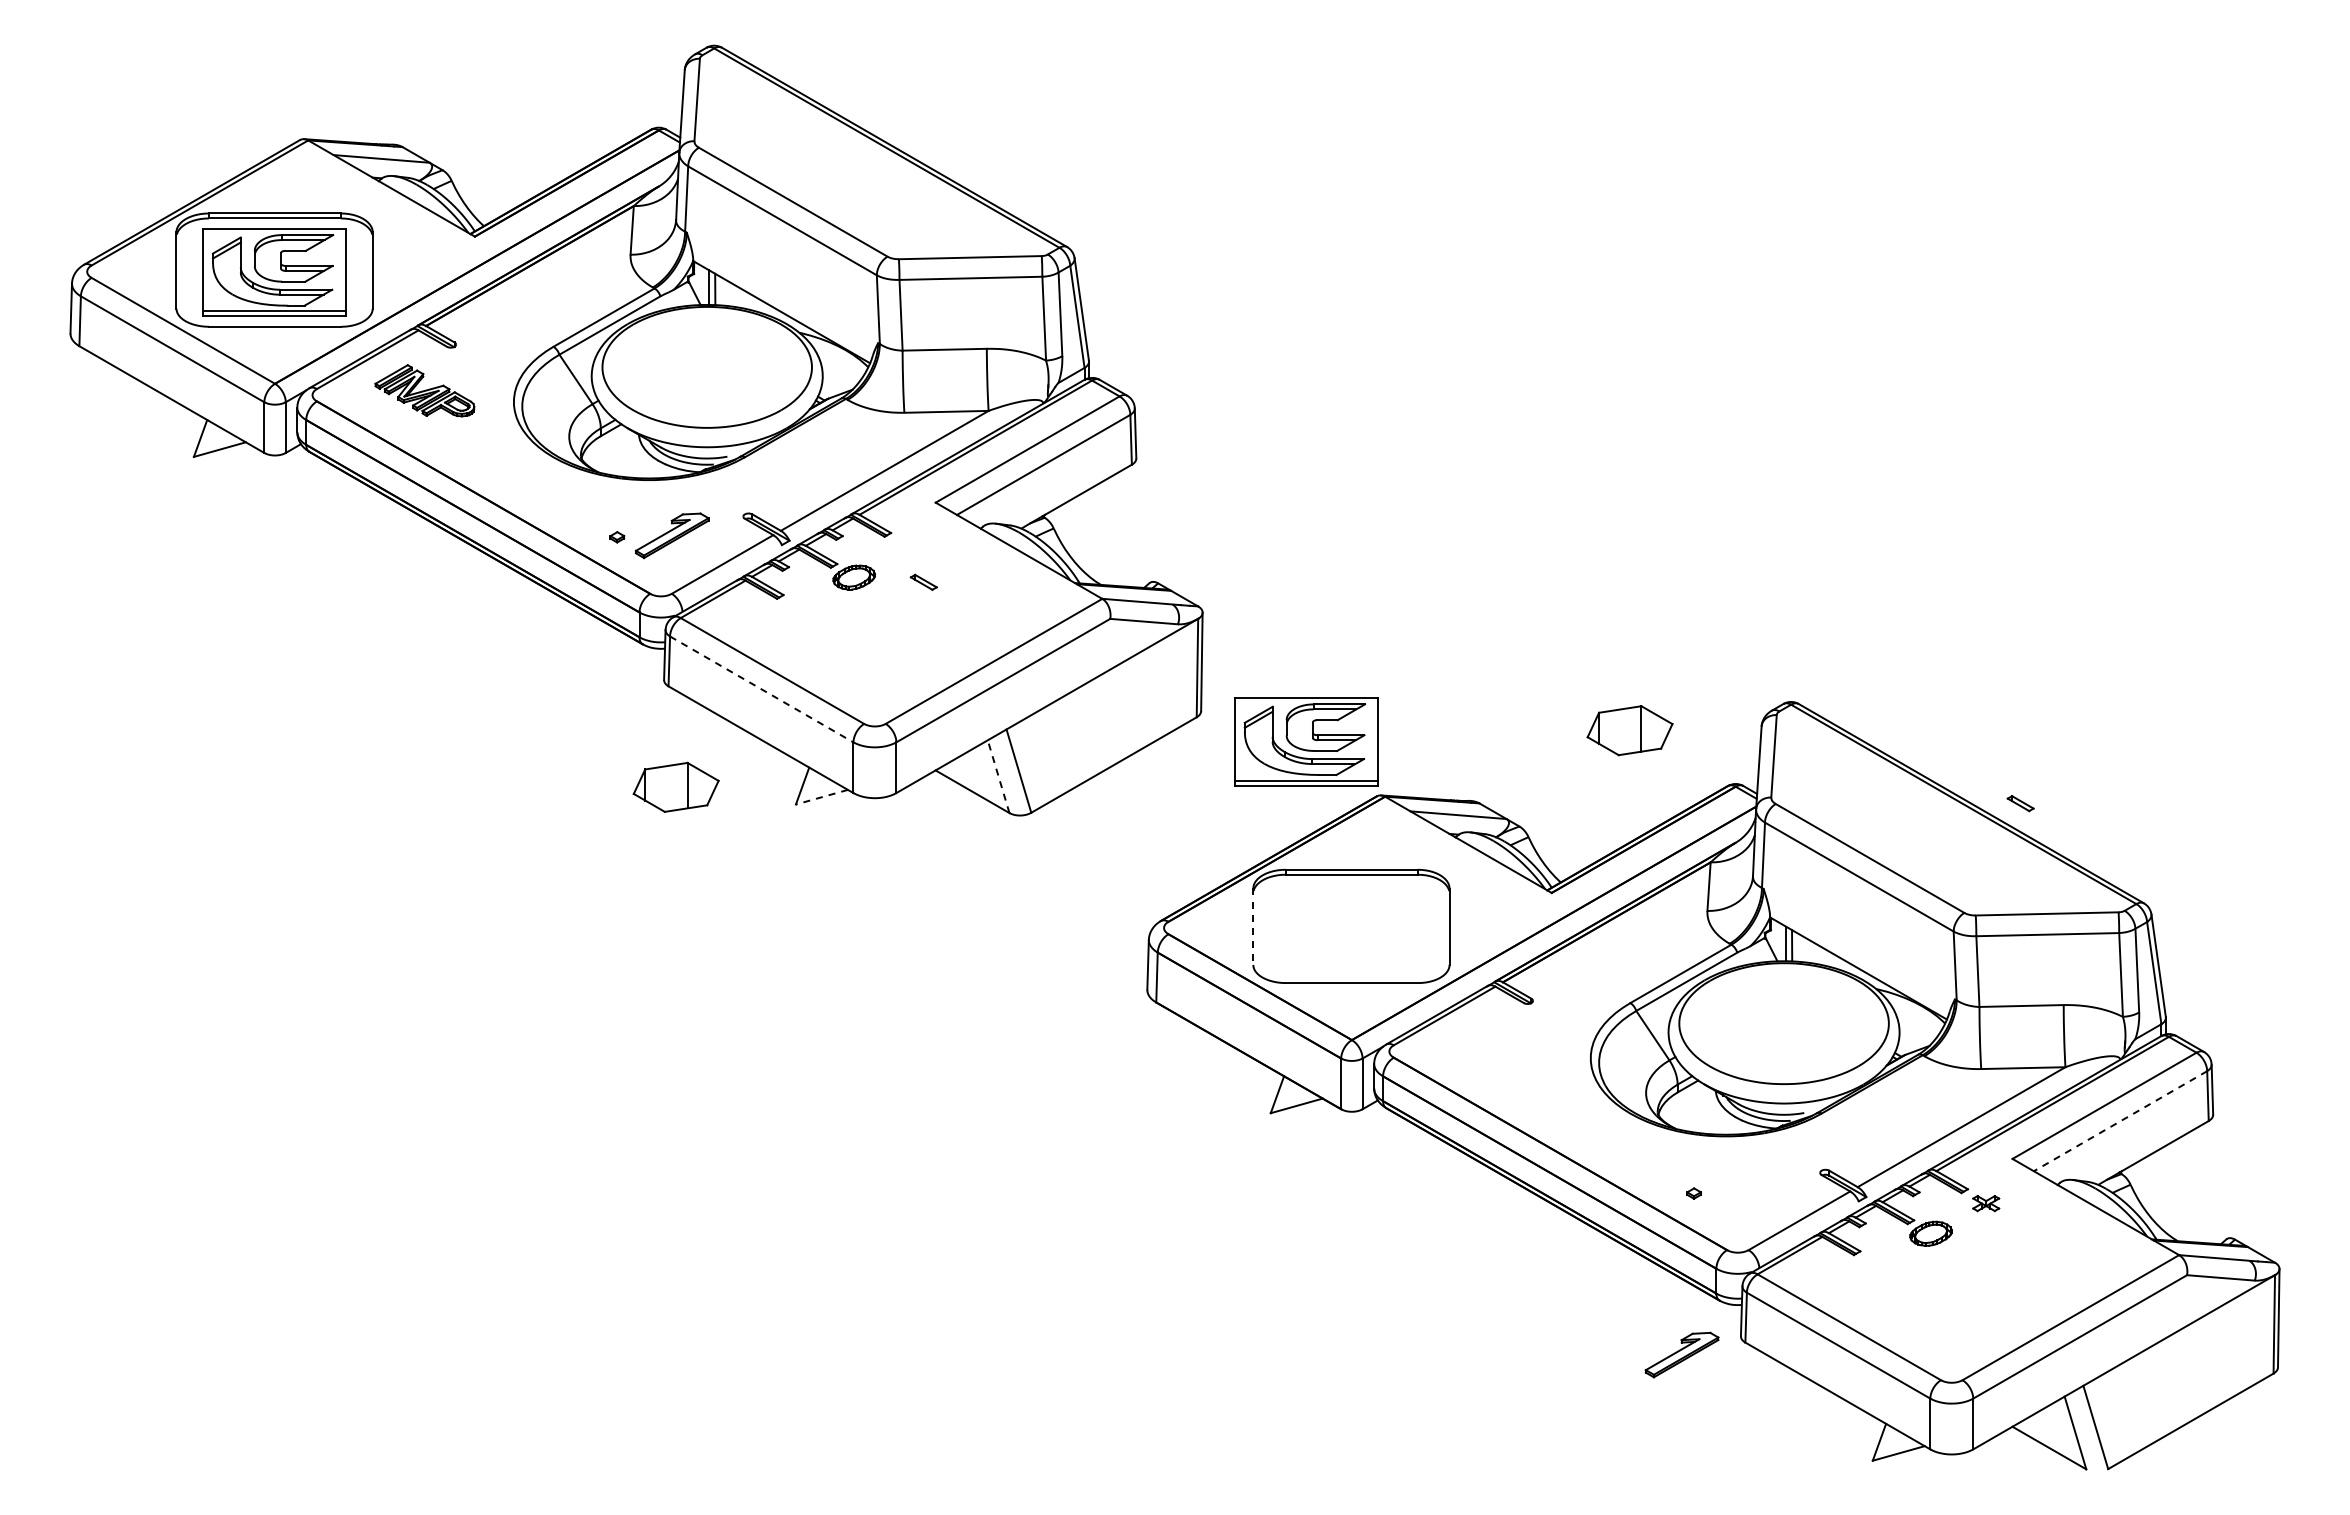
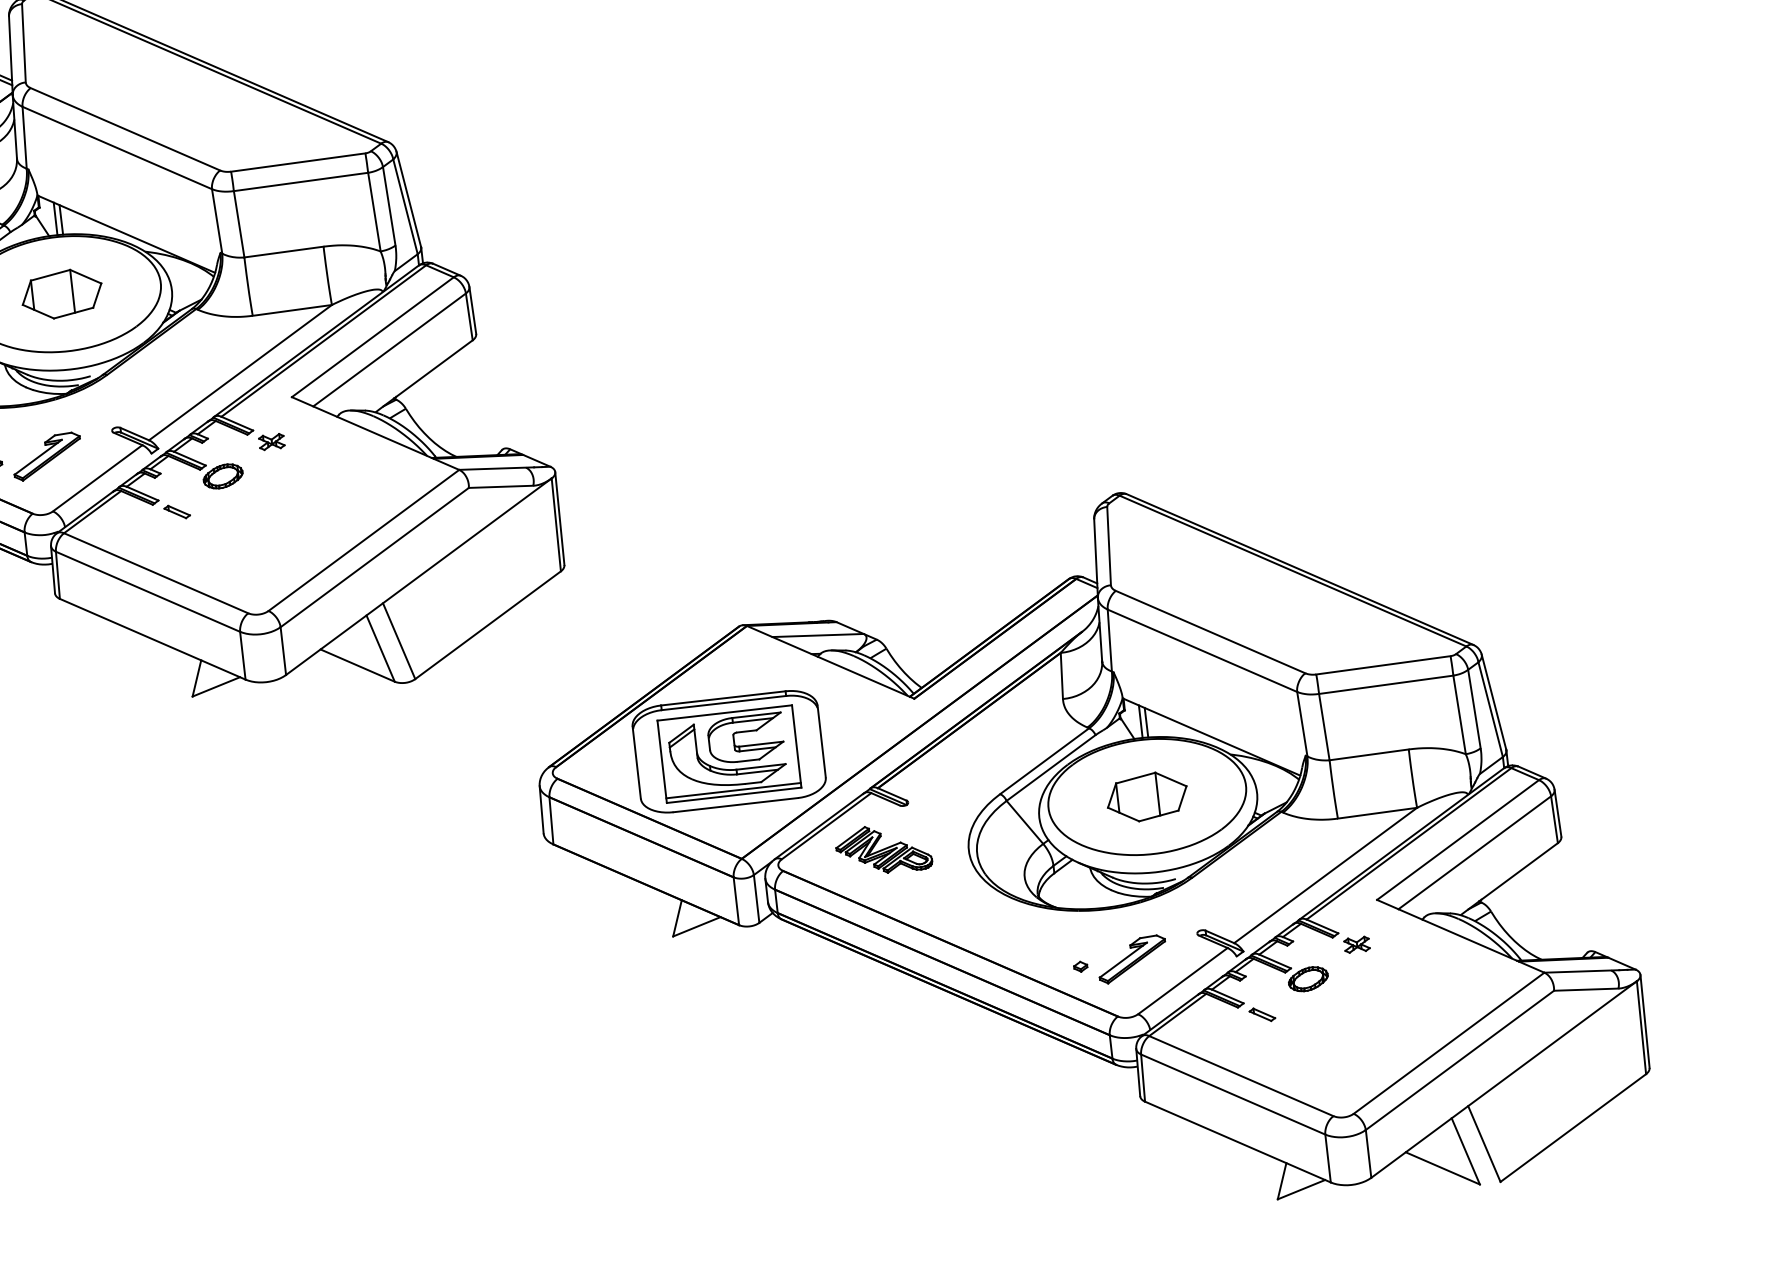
part: (909, 546) -> (271, 441), added
part: (923, 581) -> (176, 511), moved
line: (761, 689) -> (147, 591), dashed -> solid
part: (1629, 730) -> (1146, 796), moved
part: (1306, 741) -> (729, 753), moved
line: (998, 776) -> (380, 648), dashed -> solid
part: (675, 786) -> (61, 293), moved
line: (821, 797) -> (215, 687), dashed -> solid
part: (2020, 803) -> (1262, 1014), moved
line: (1253, 927) -> (636, 763), dashed -> solid
part: (1501, 1046) -> (883, 848), added
line: (2120, 1121) -> (1474, 853), dashed -> solid
part: (1681, 1354) -> (1131, 958), moved

